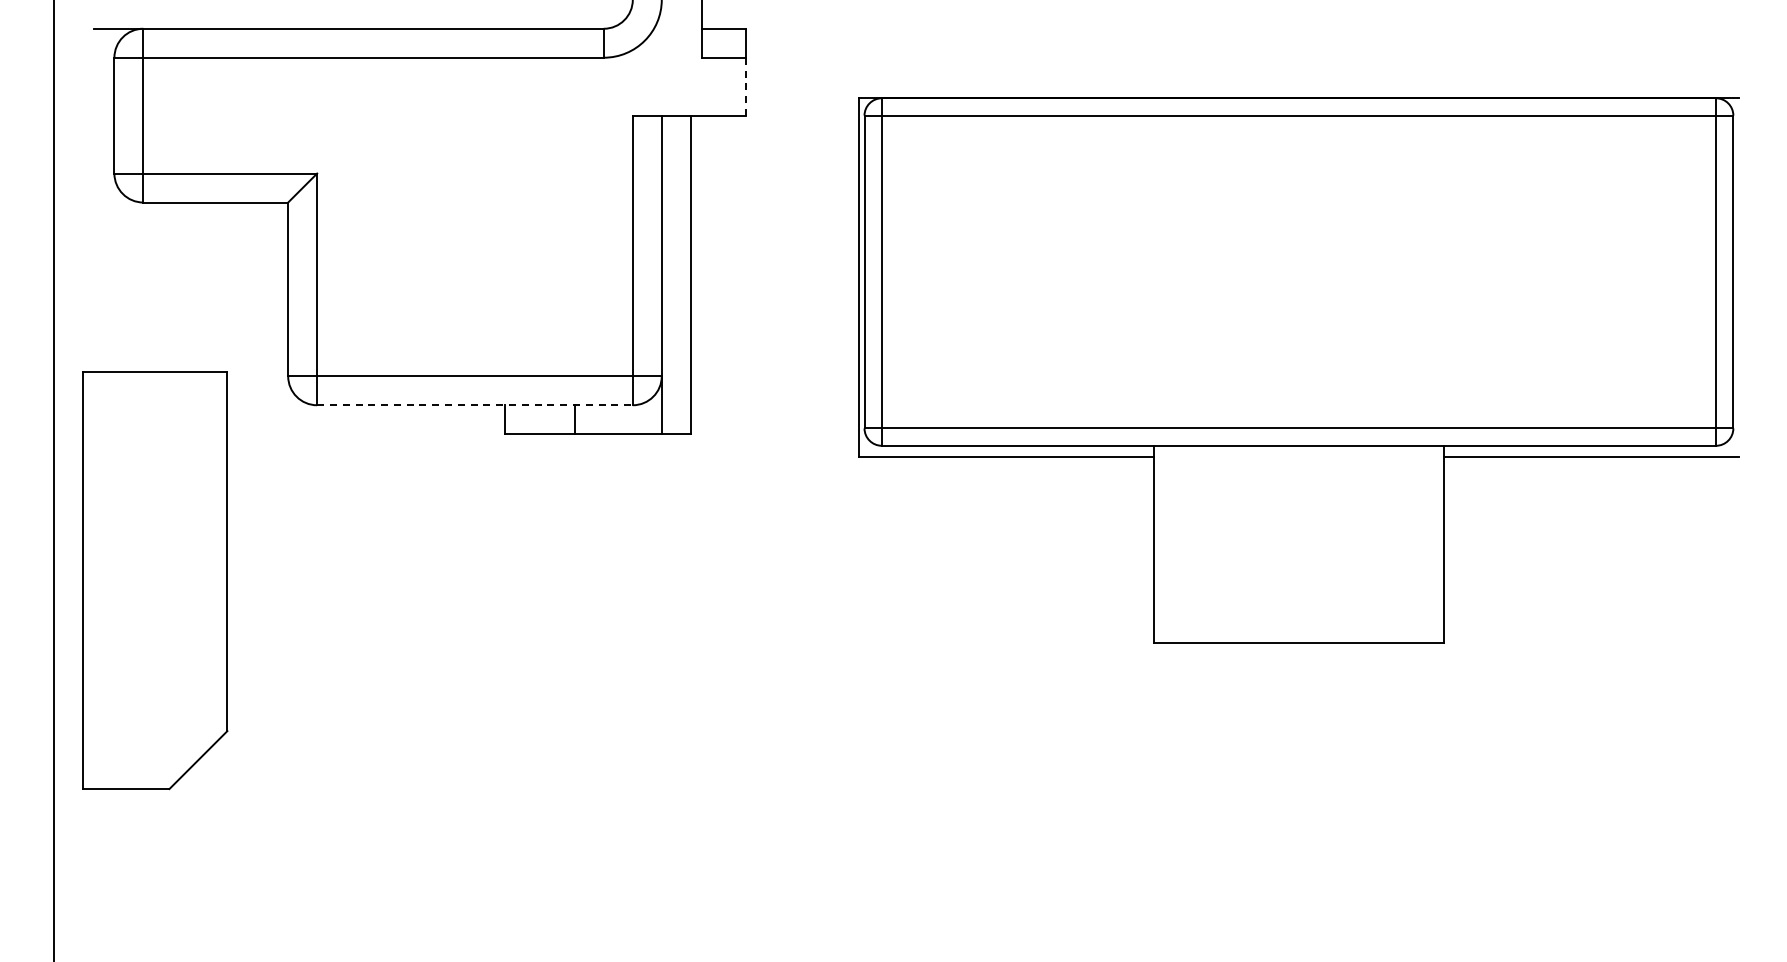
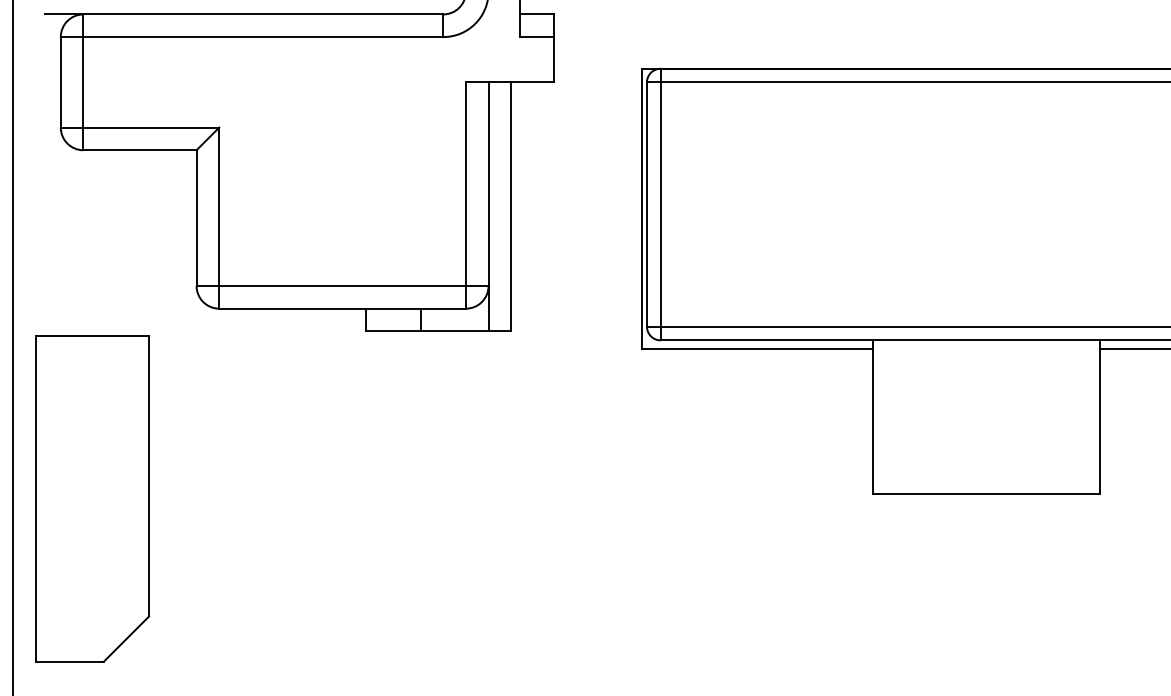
line: (745, 86) -> (553, 59), dashed -> solid
line: (474, 405) -> (342, 308), dashed -> solid
part: (155, 580) -> (92, 498), moved

